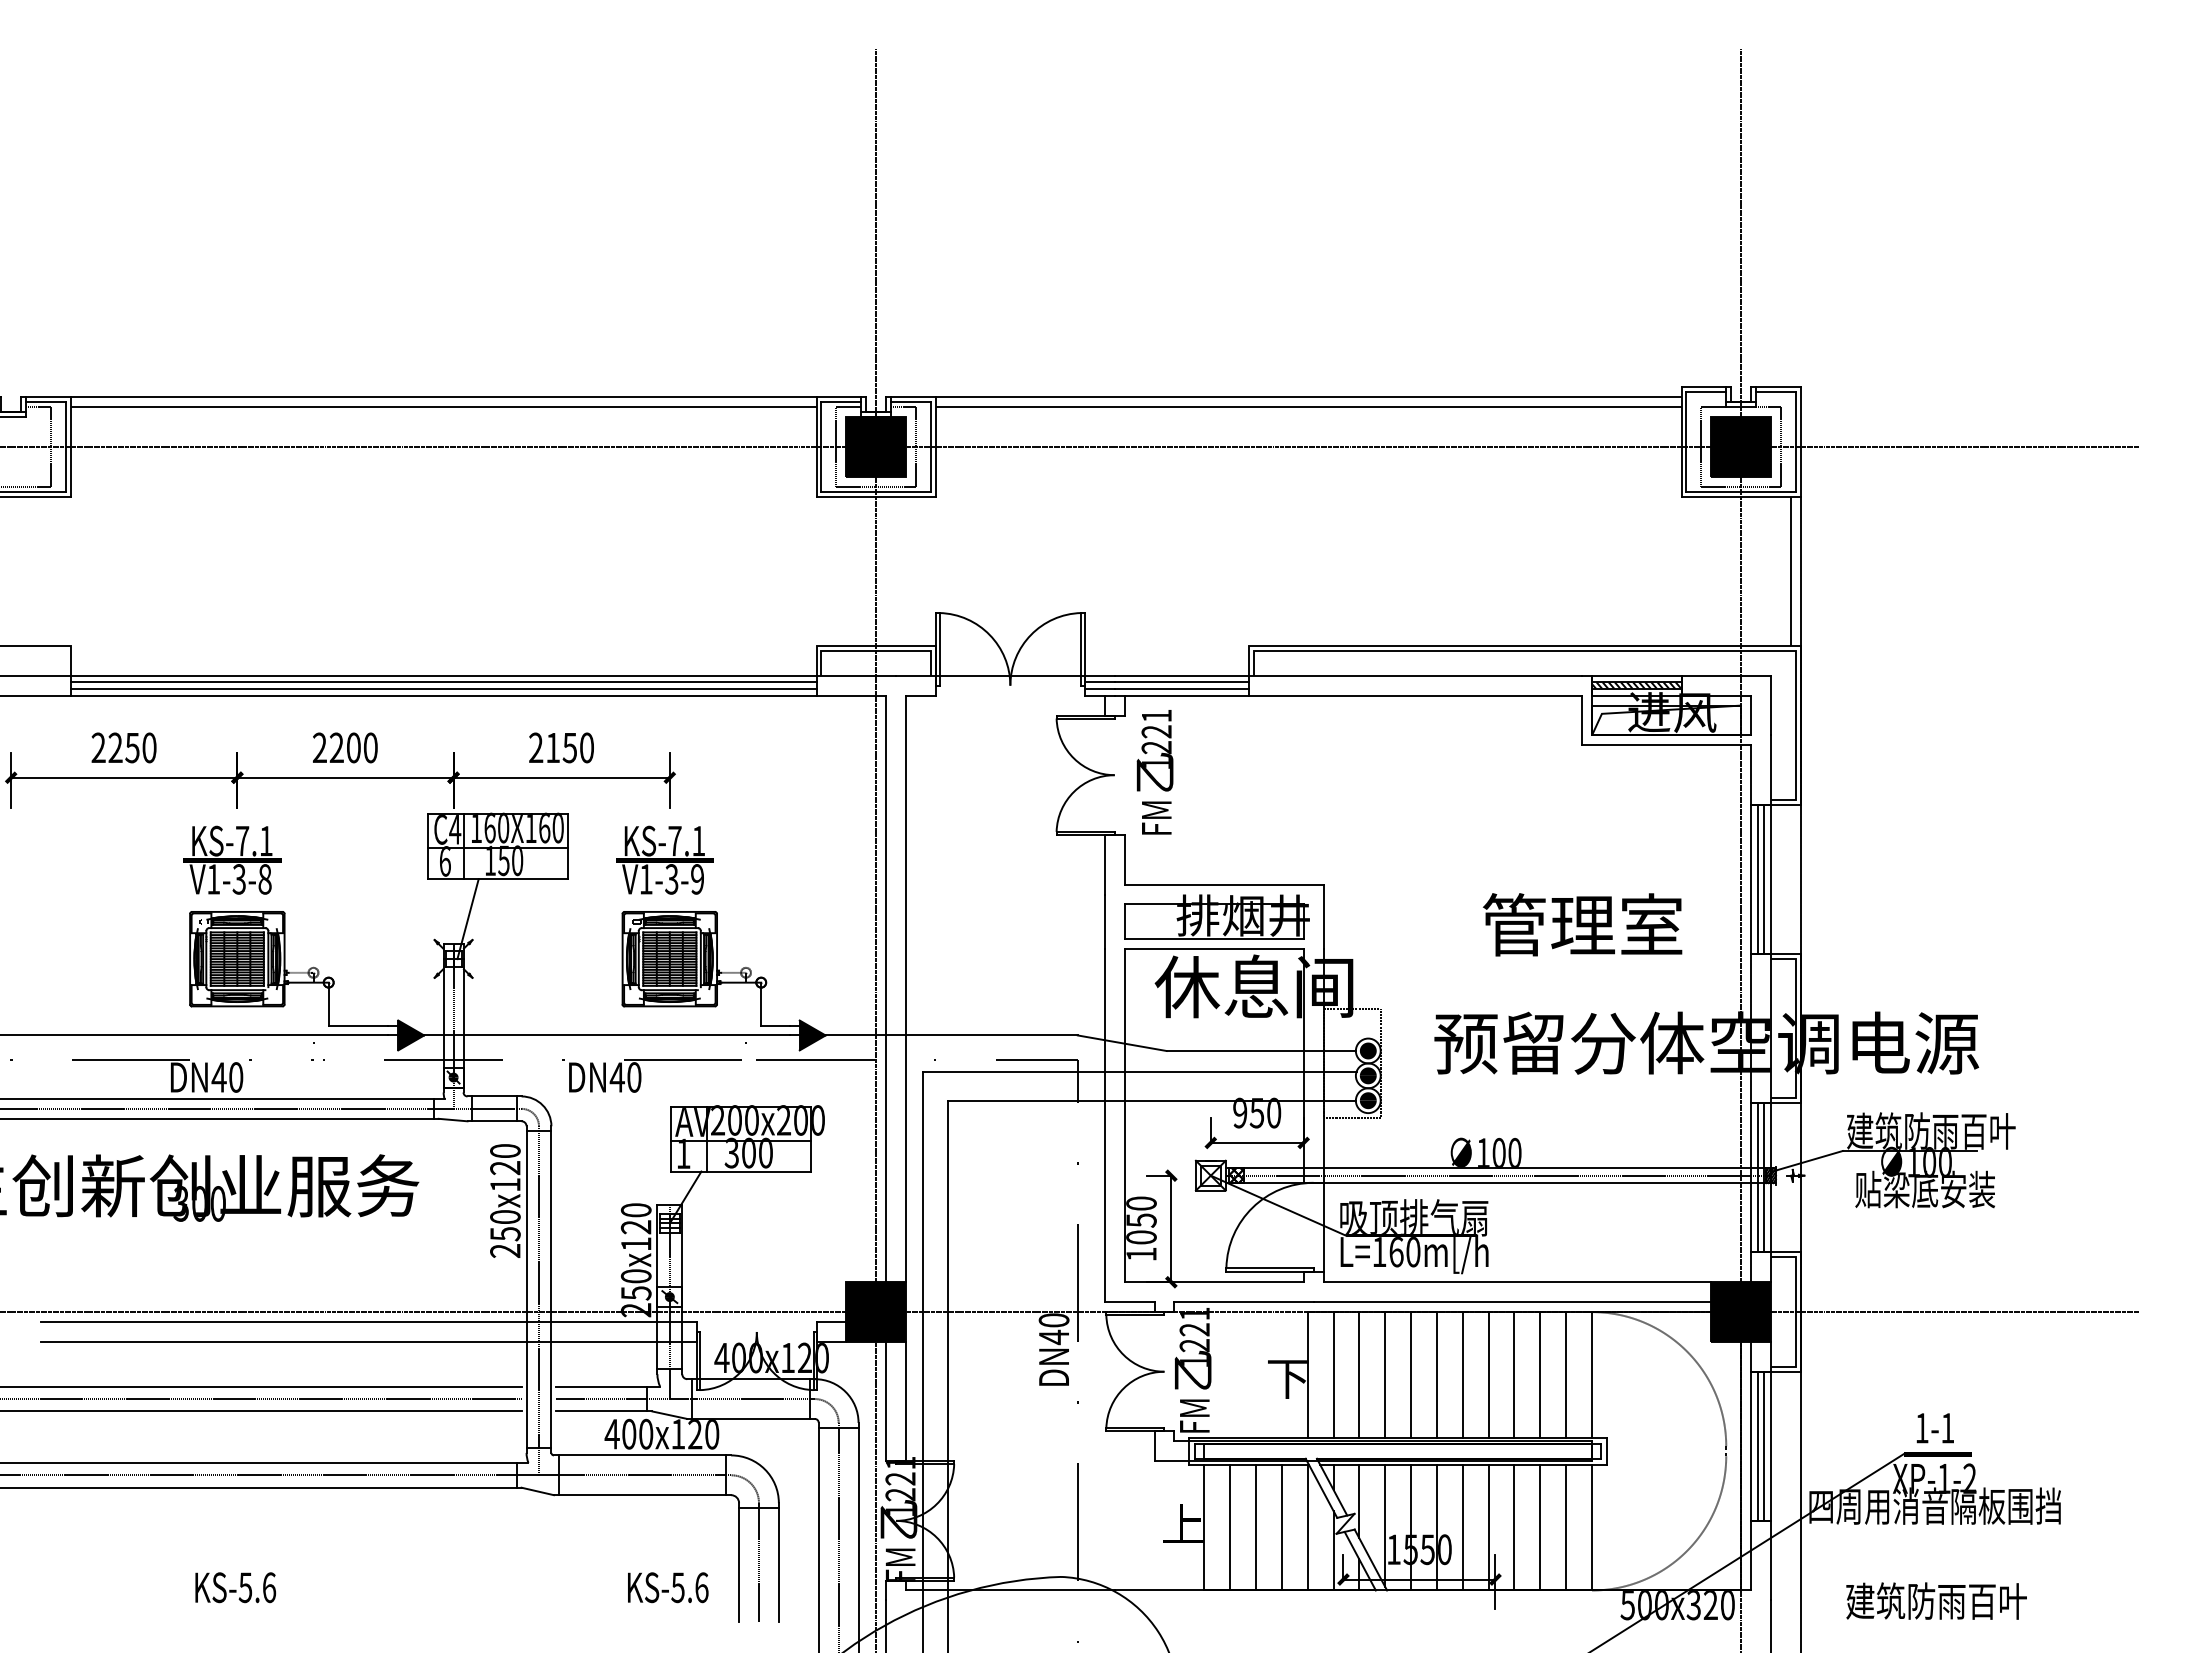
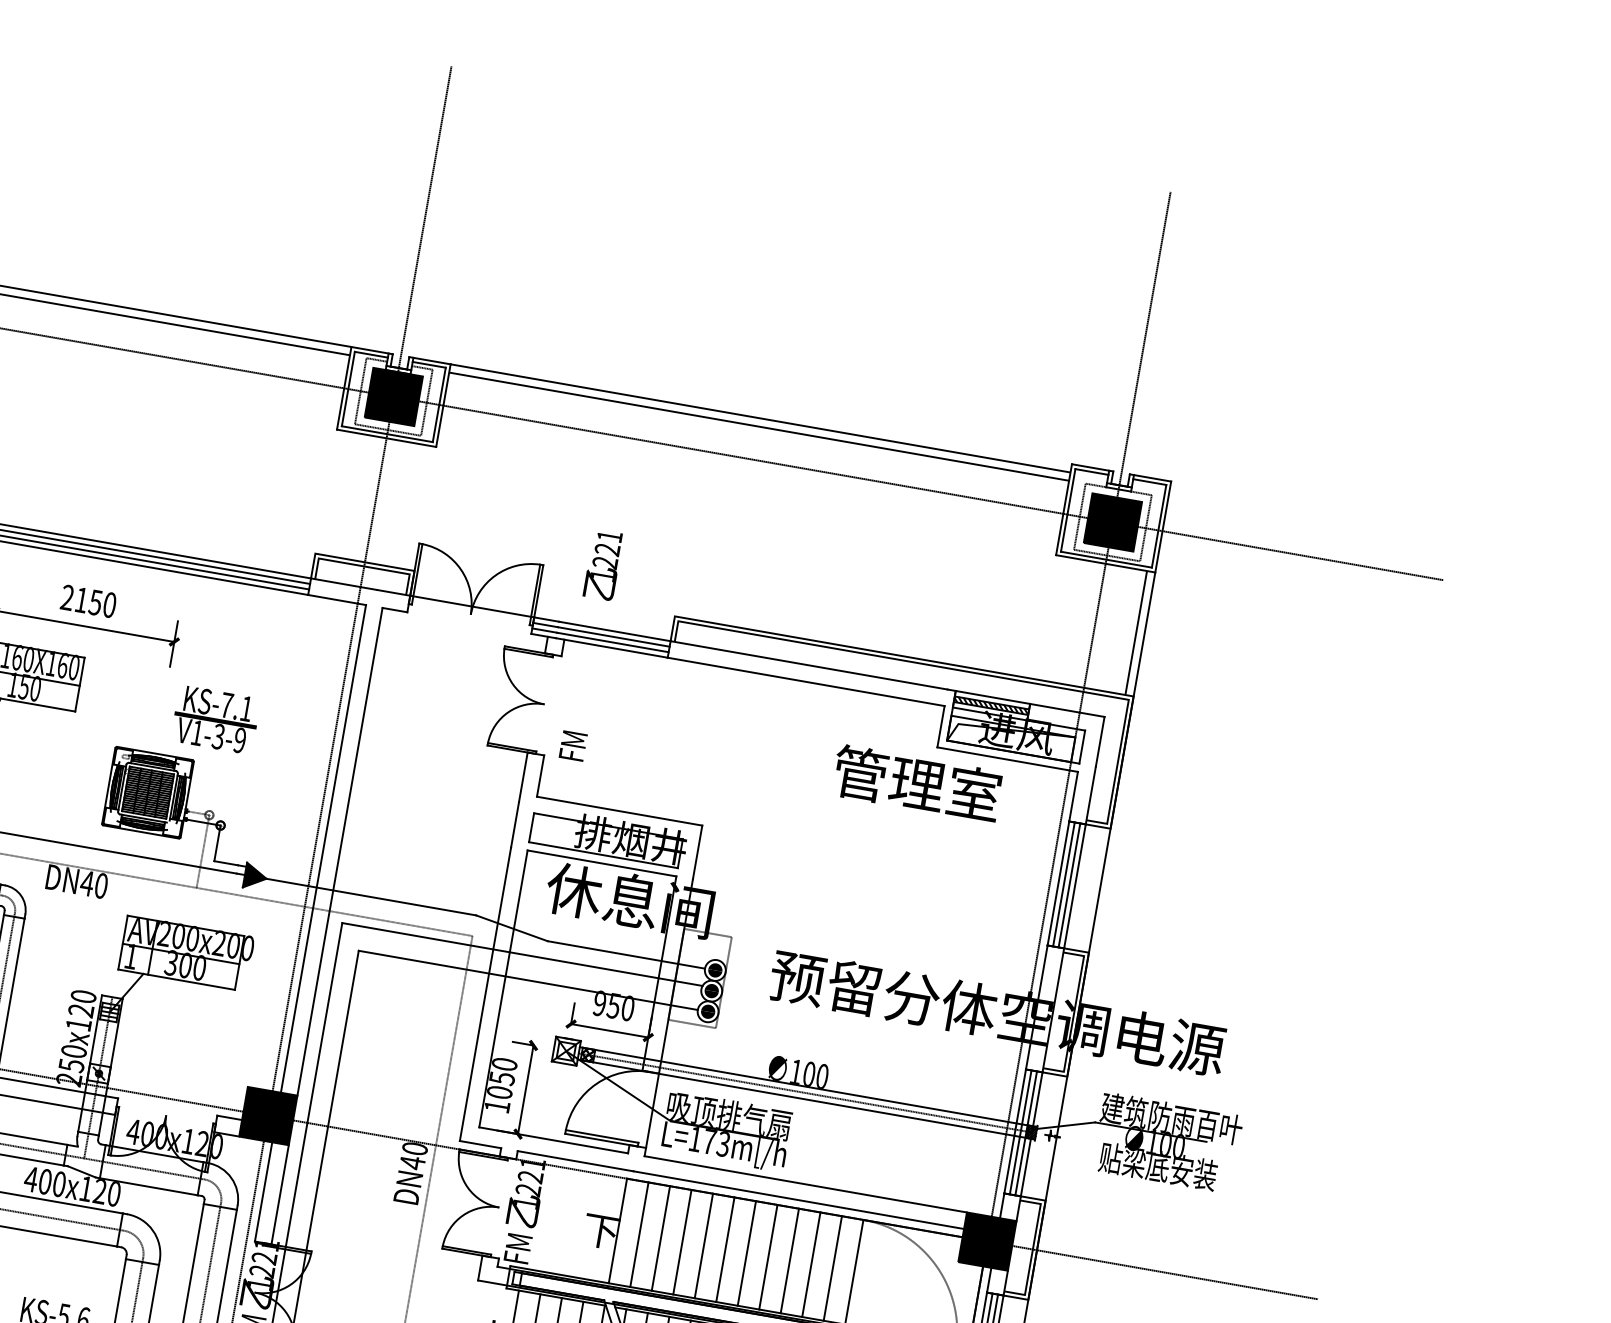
text: (1154, 750) -> (602, 564), moved
text: (664, 859) -> (215, 719), moved
text: (1582, 924) -> (916, 783), moved
text: (1404, 1252) -> (716, 1143), L=160m[/h -> L=173m[/h

